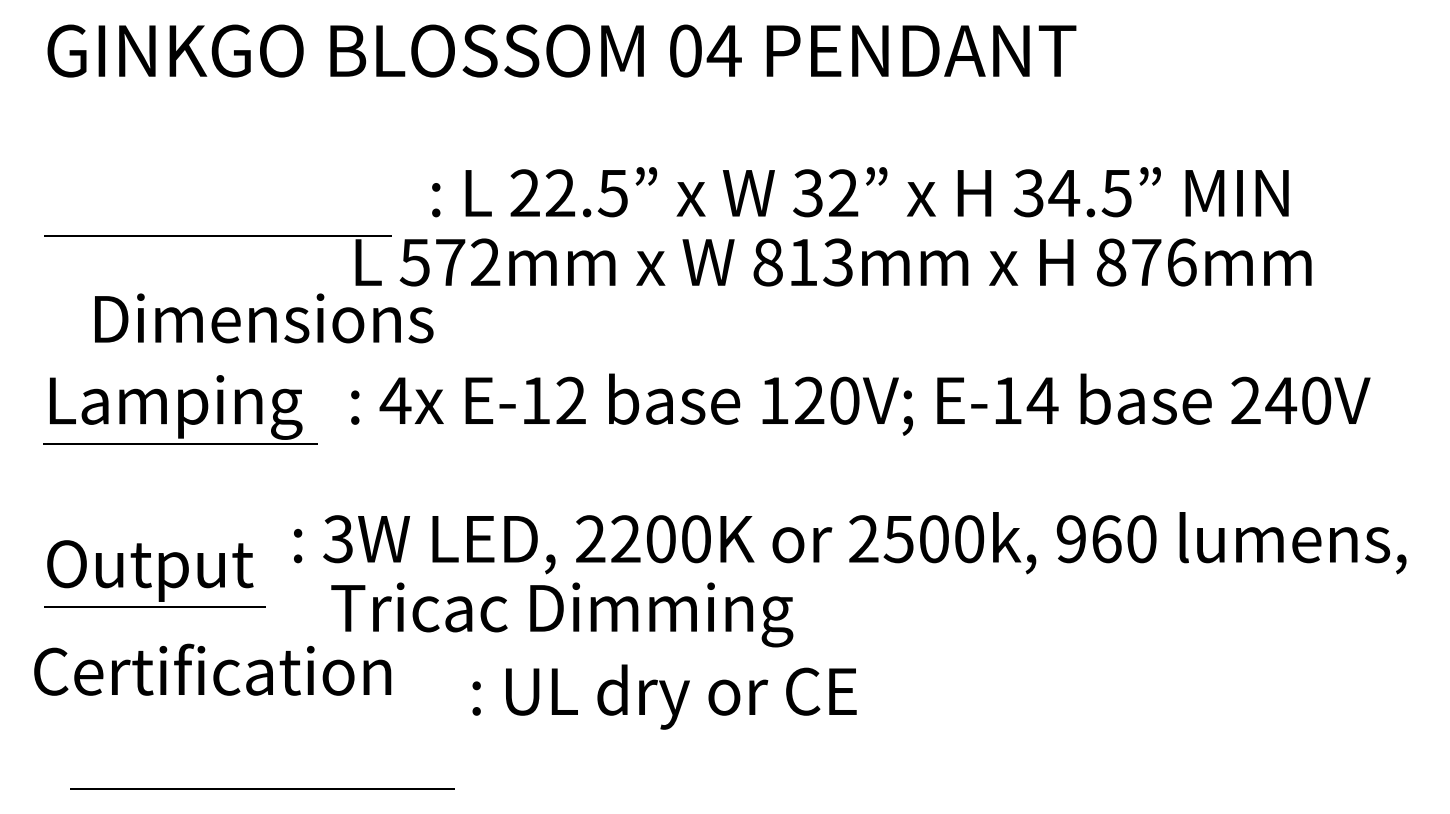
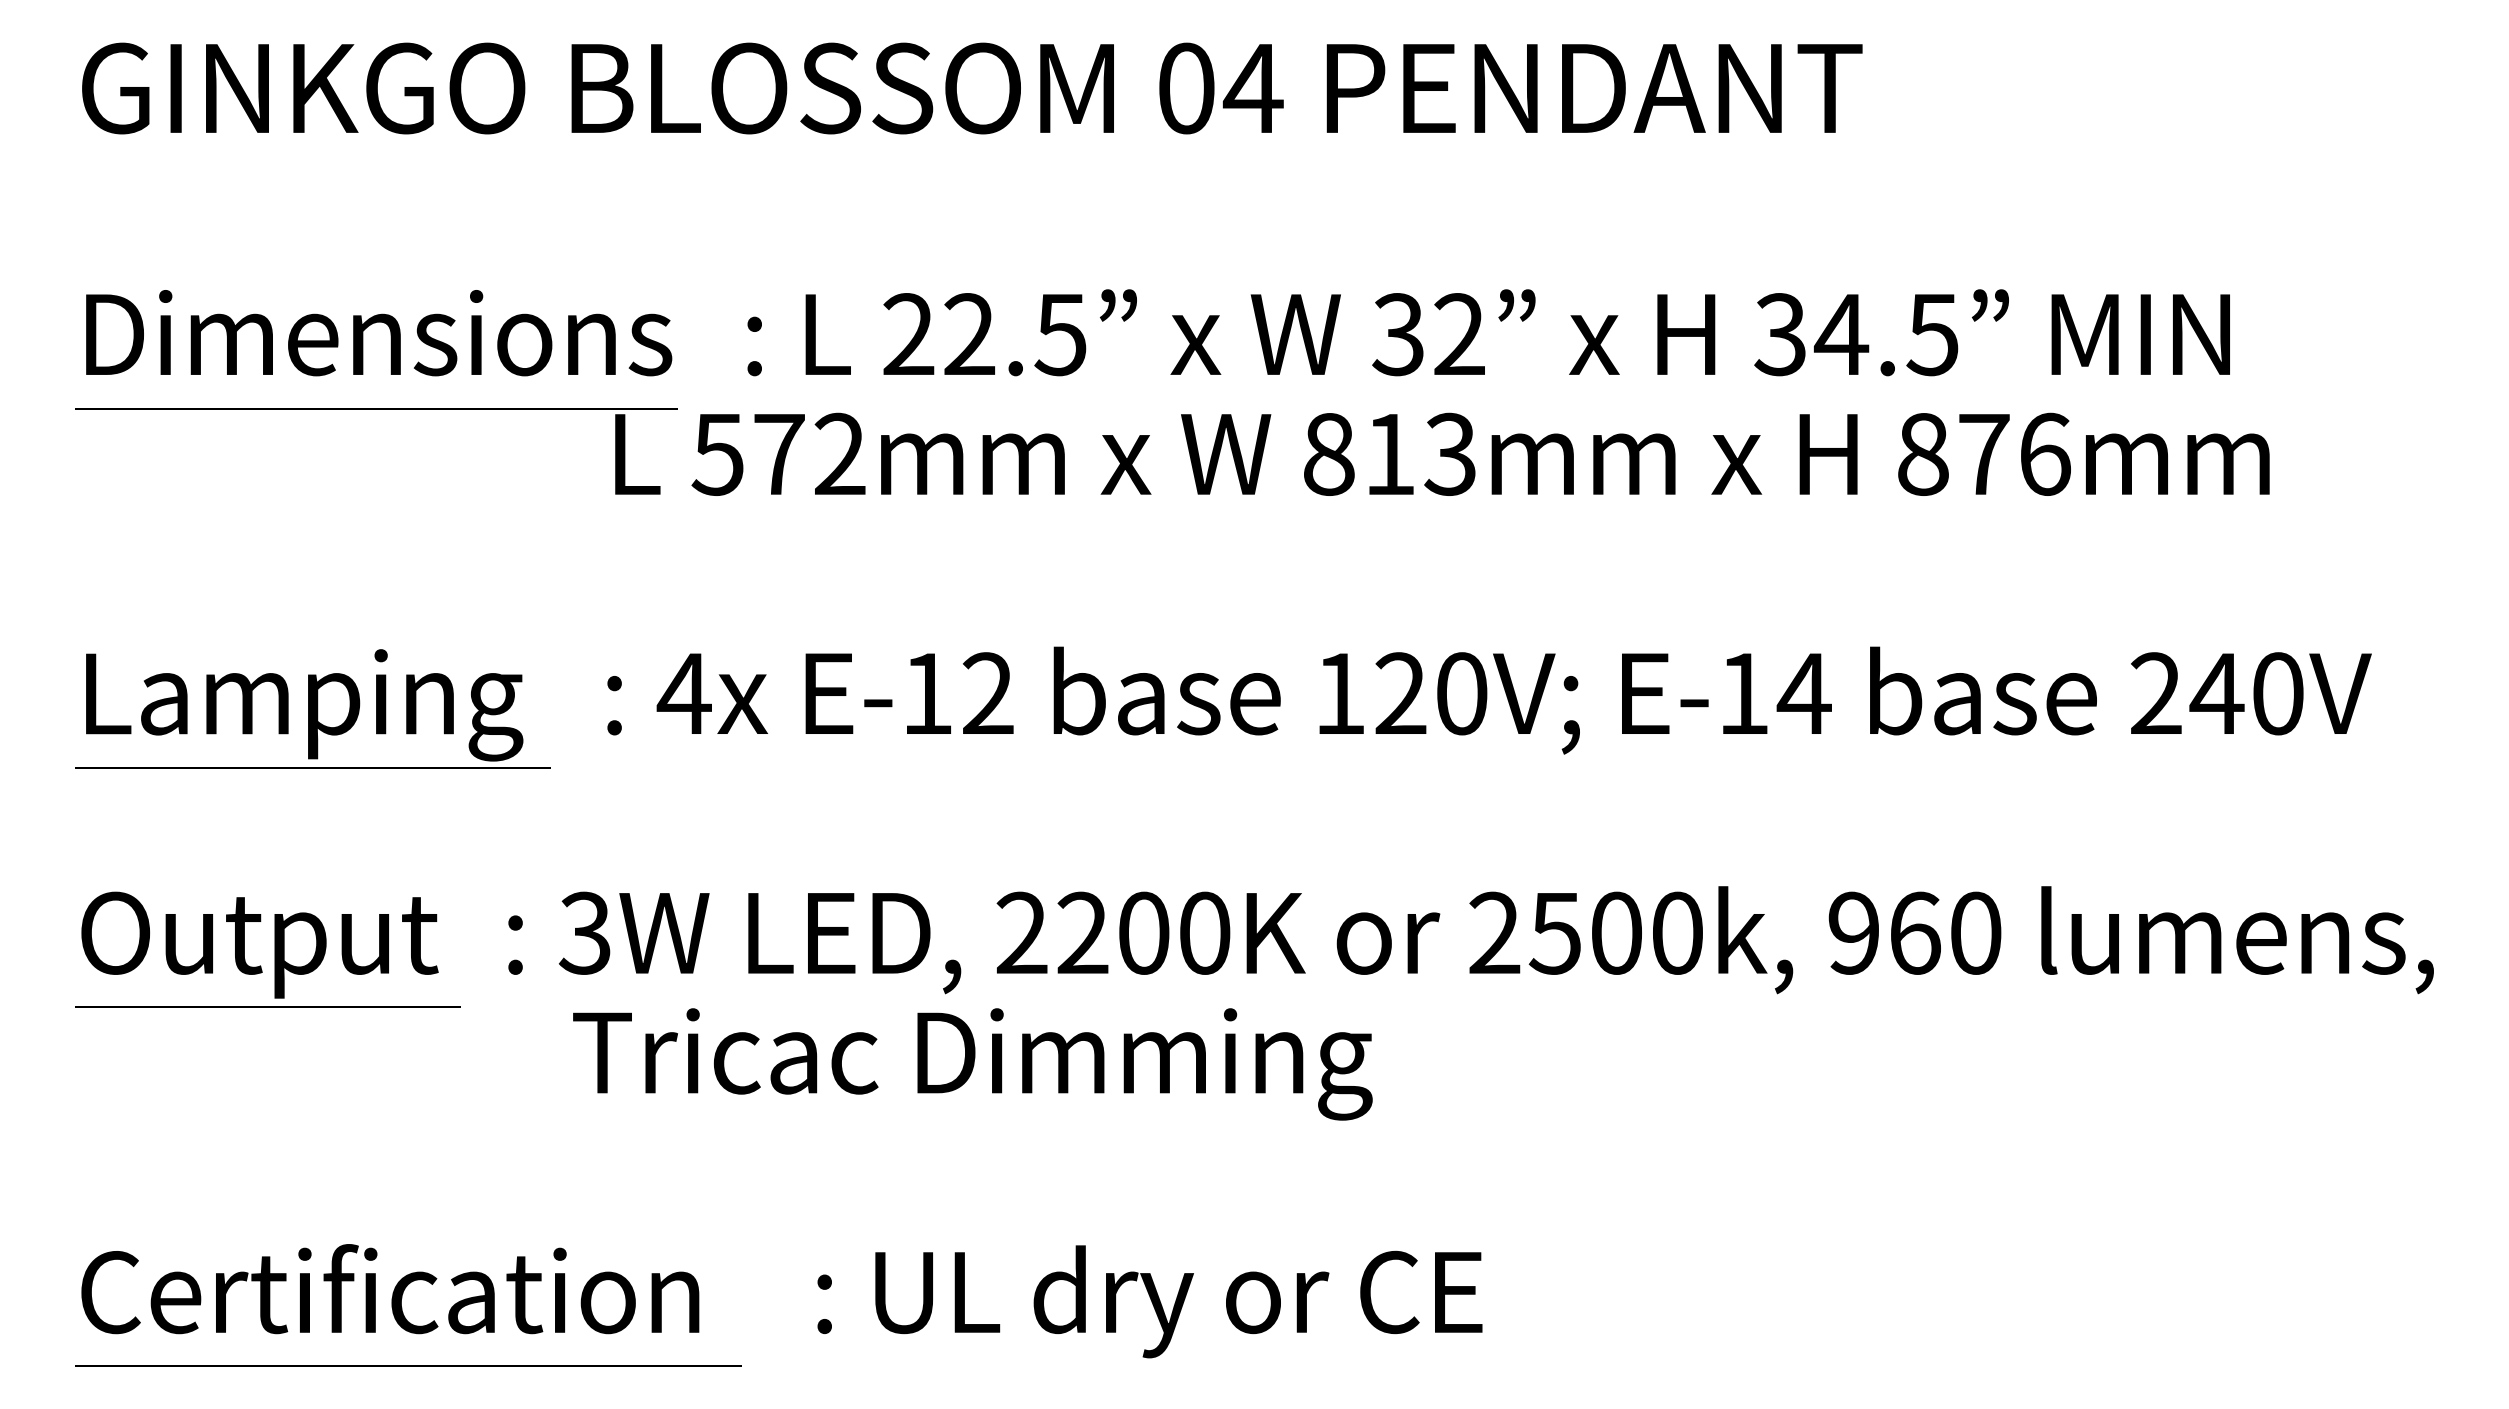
text: (264, 318) -> (379, 333), moved
part: (154, 573) -> (267, 949), moved
text: (212, 669) -> (390, 1288), moved
text: (664, 696) -> (1149, 1300), moved
line: (262, 788) -> (409, 1364), moved

